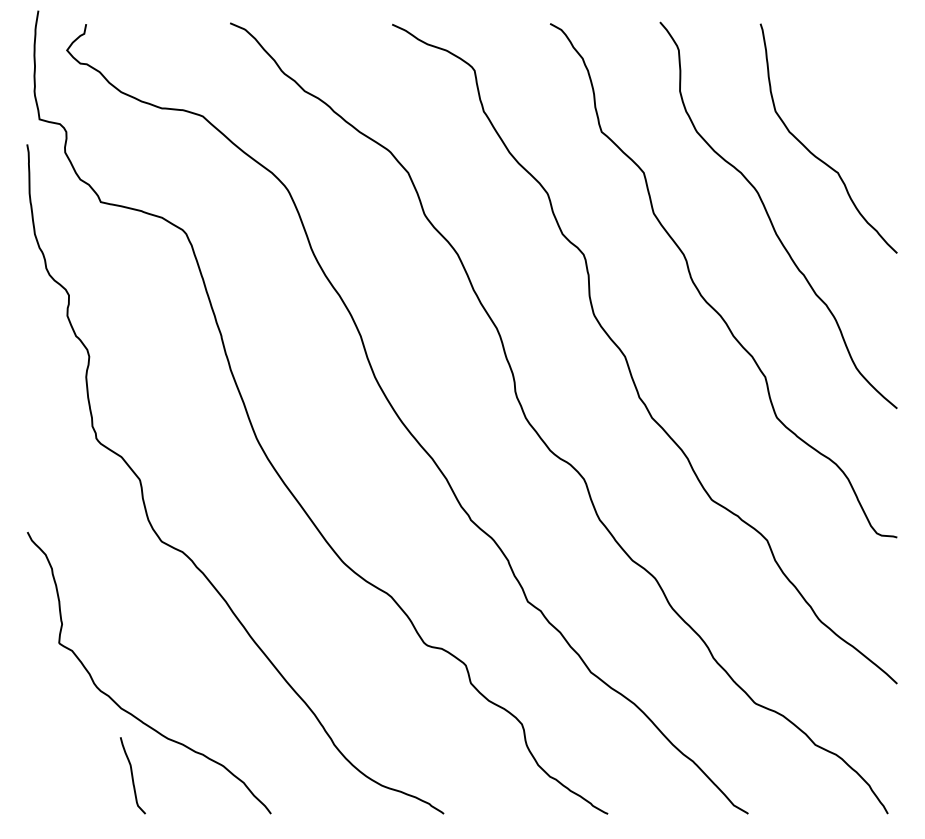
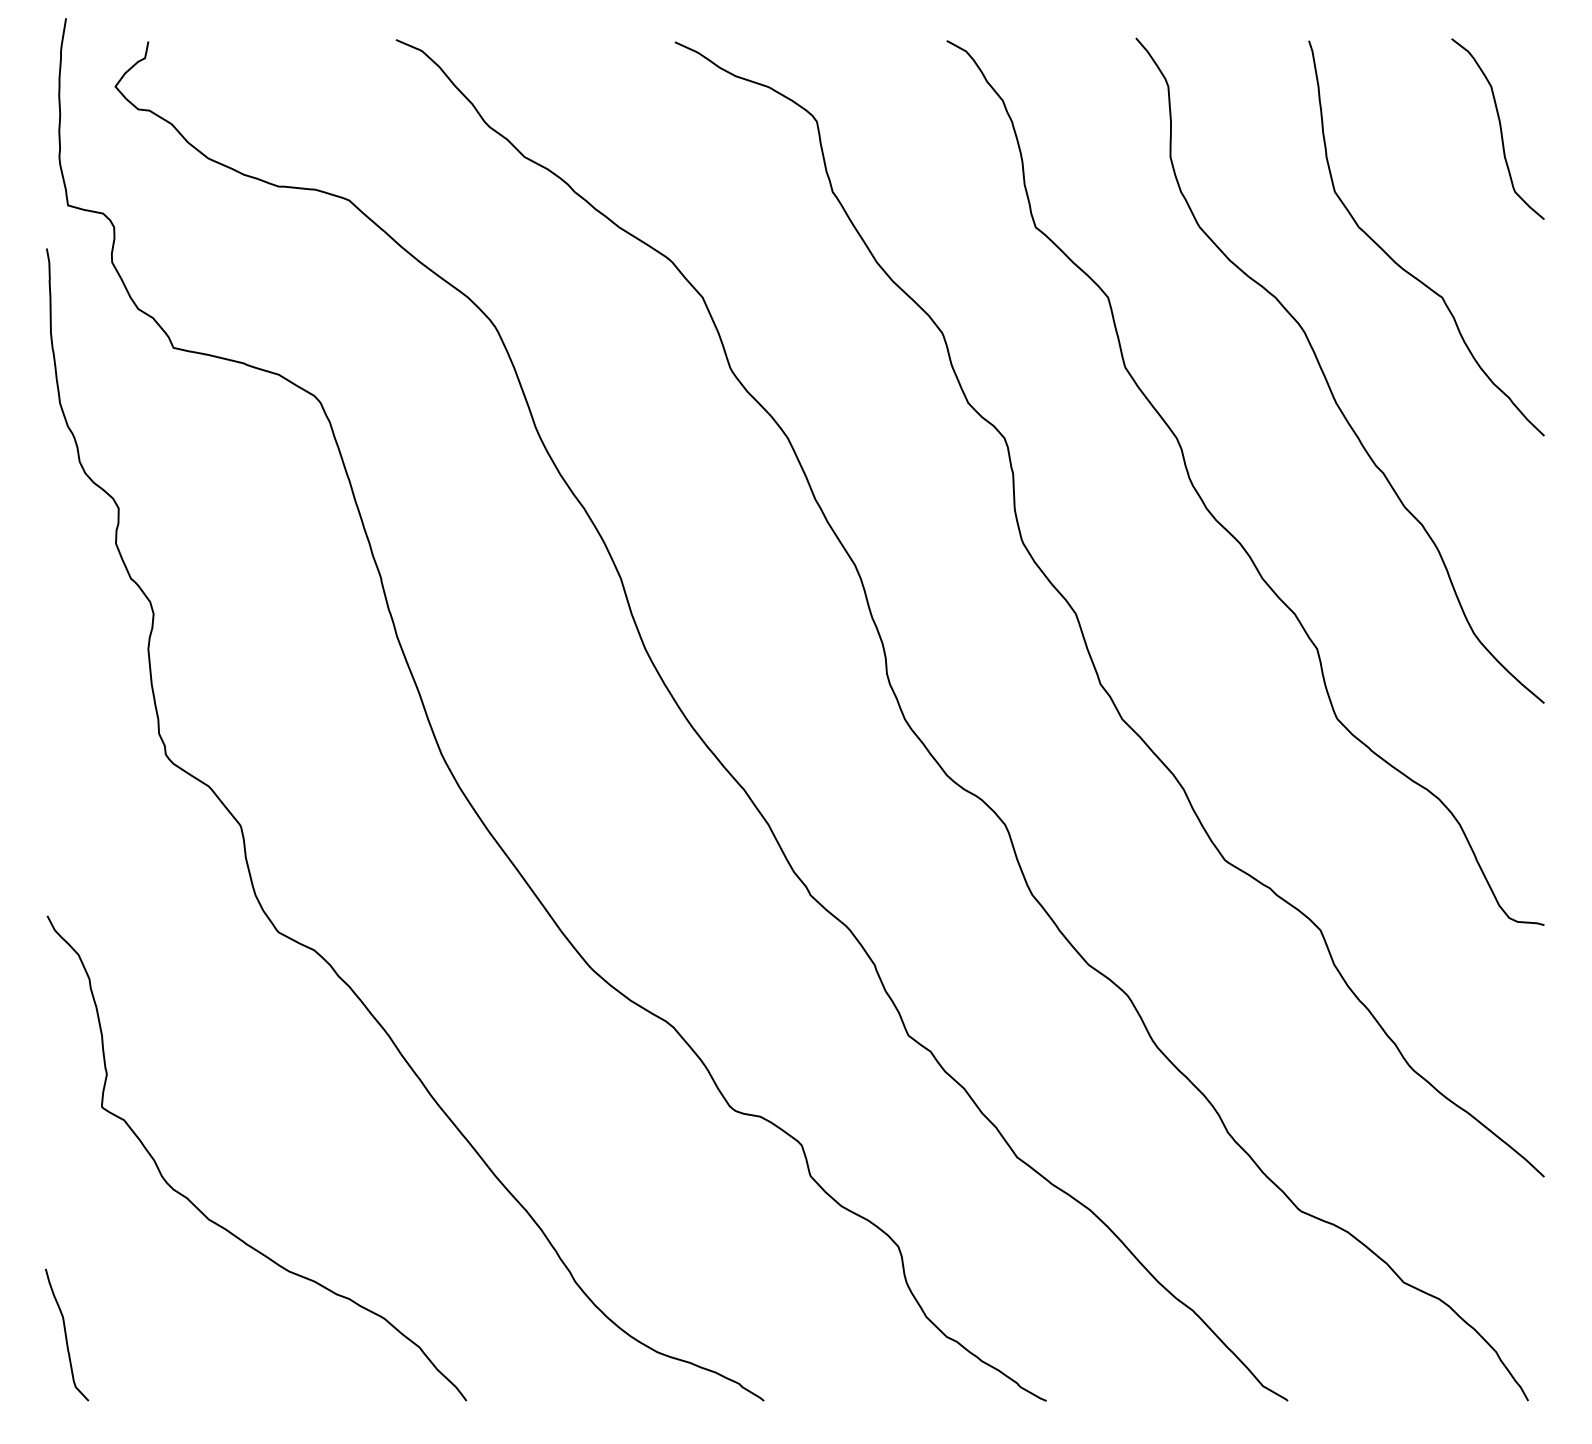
curve: (870, 73) -> (1498, 126), added
curve: (132, 775) -> (66, 1334), moved

